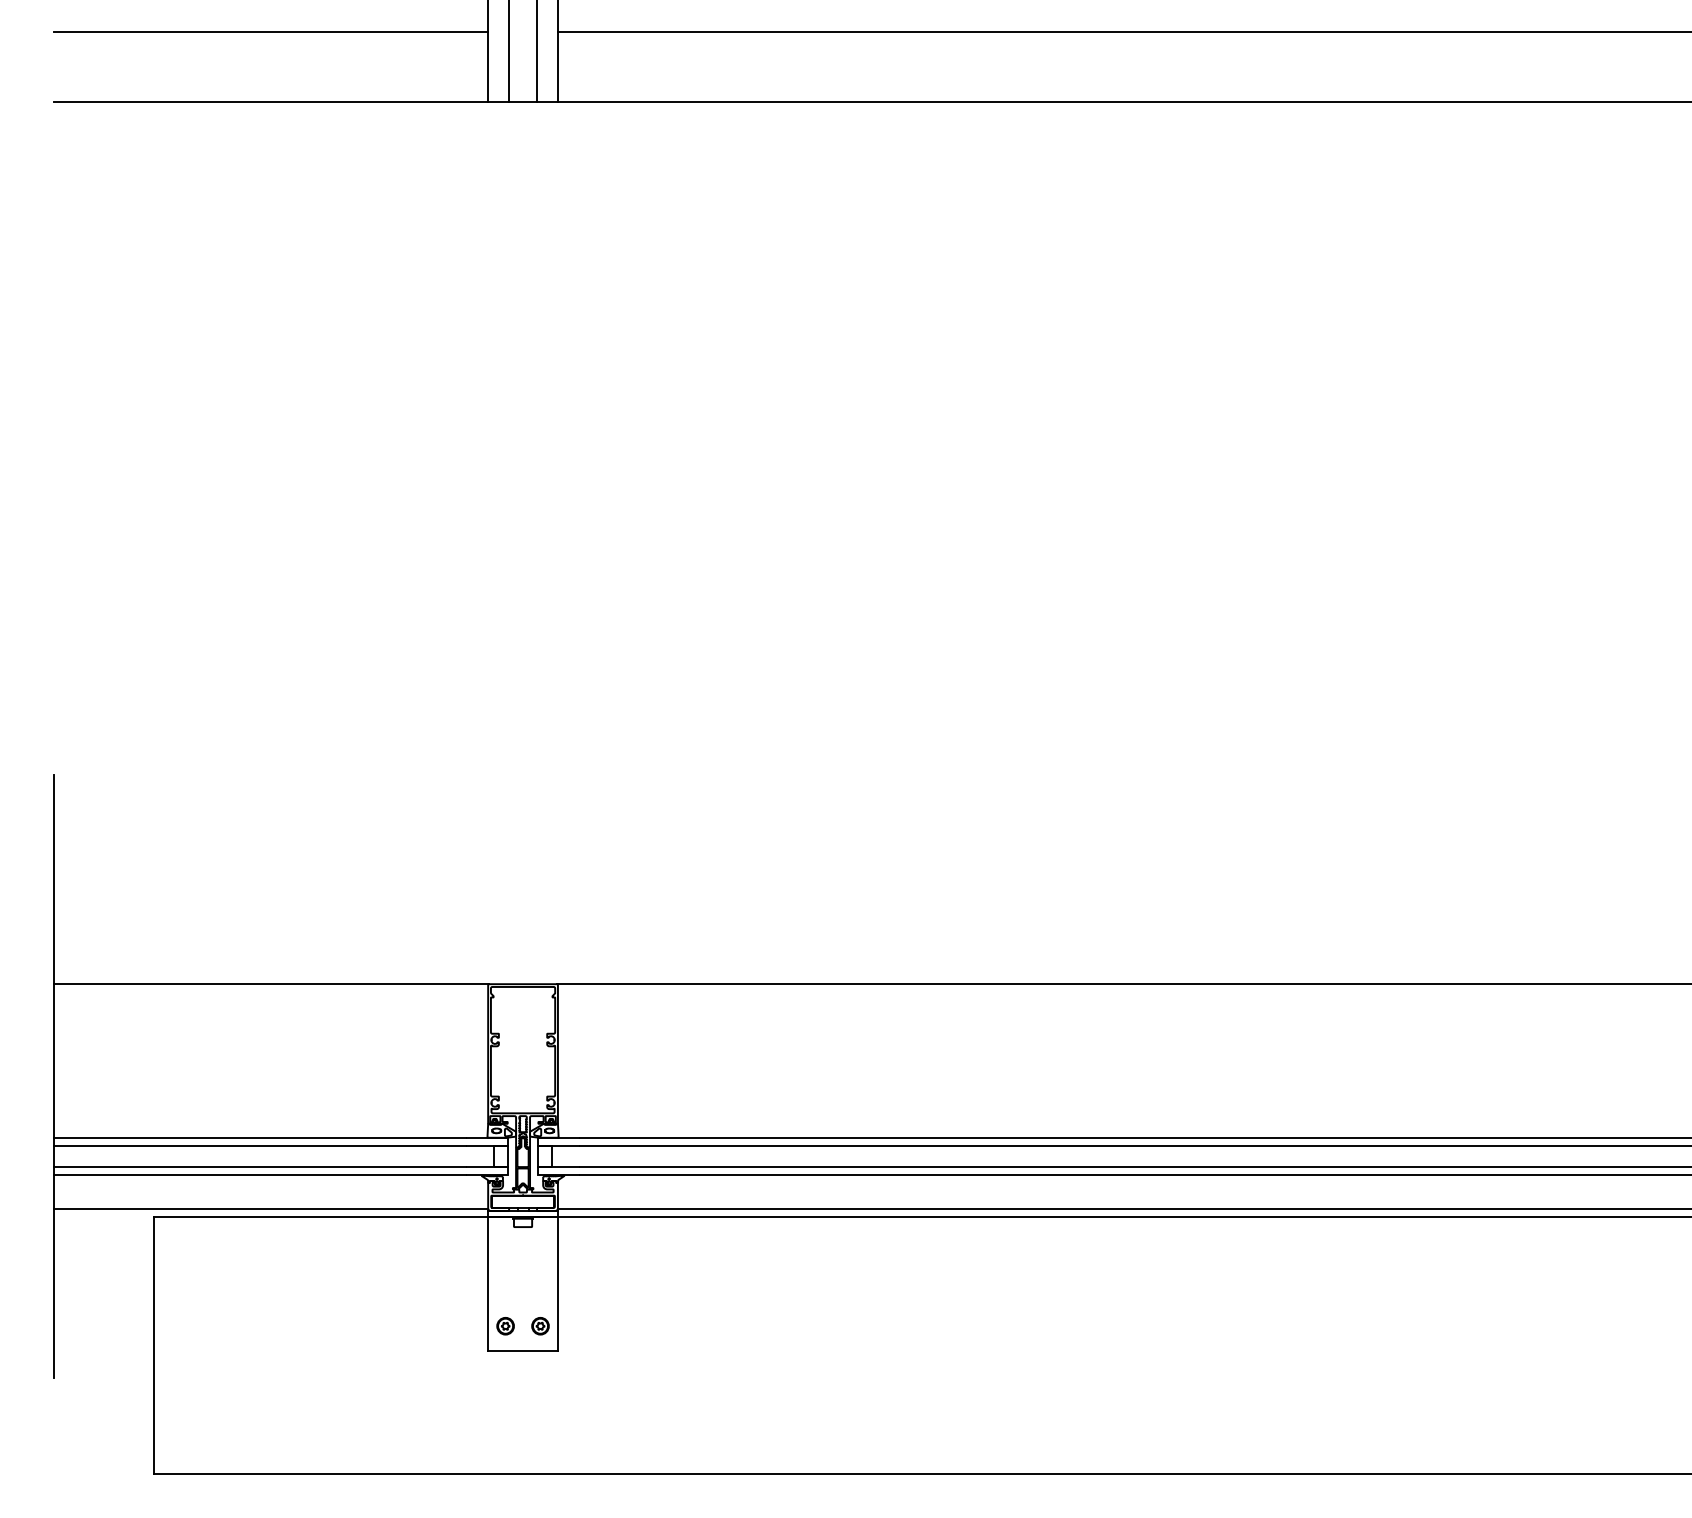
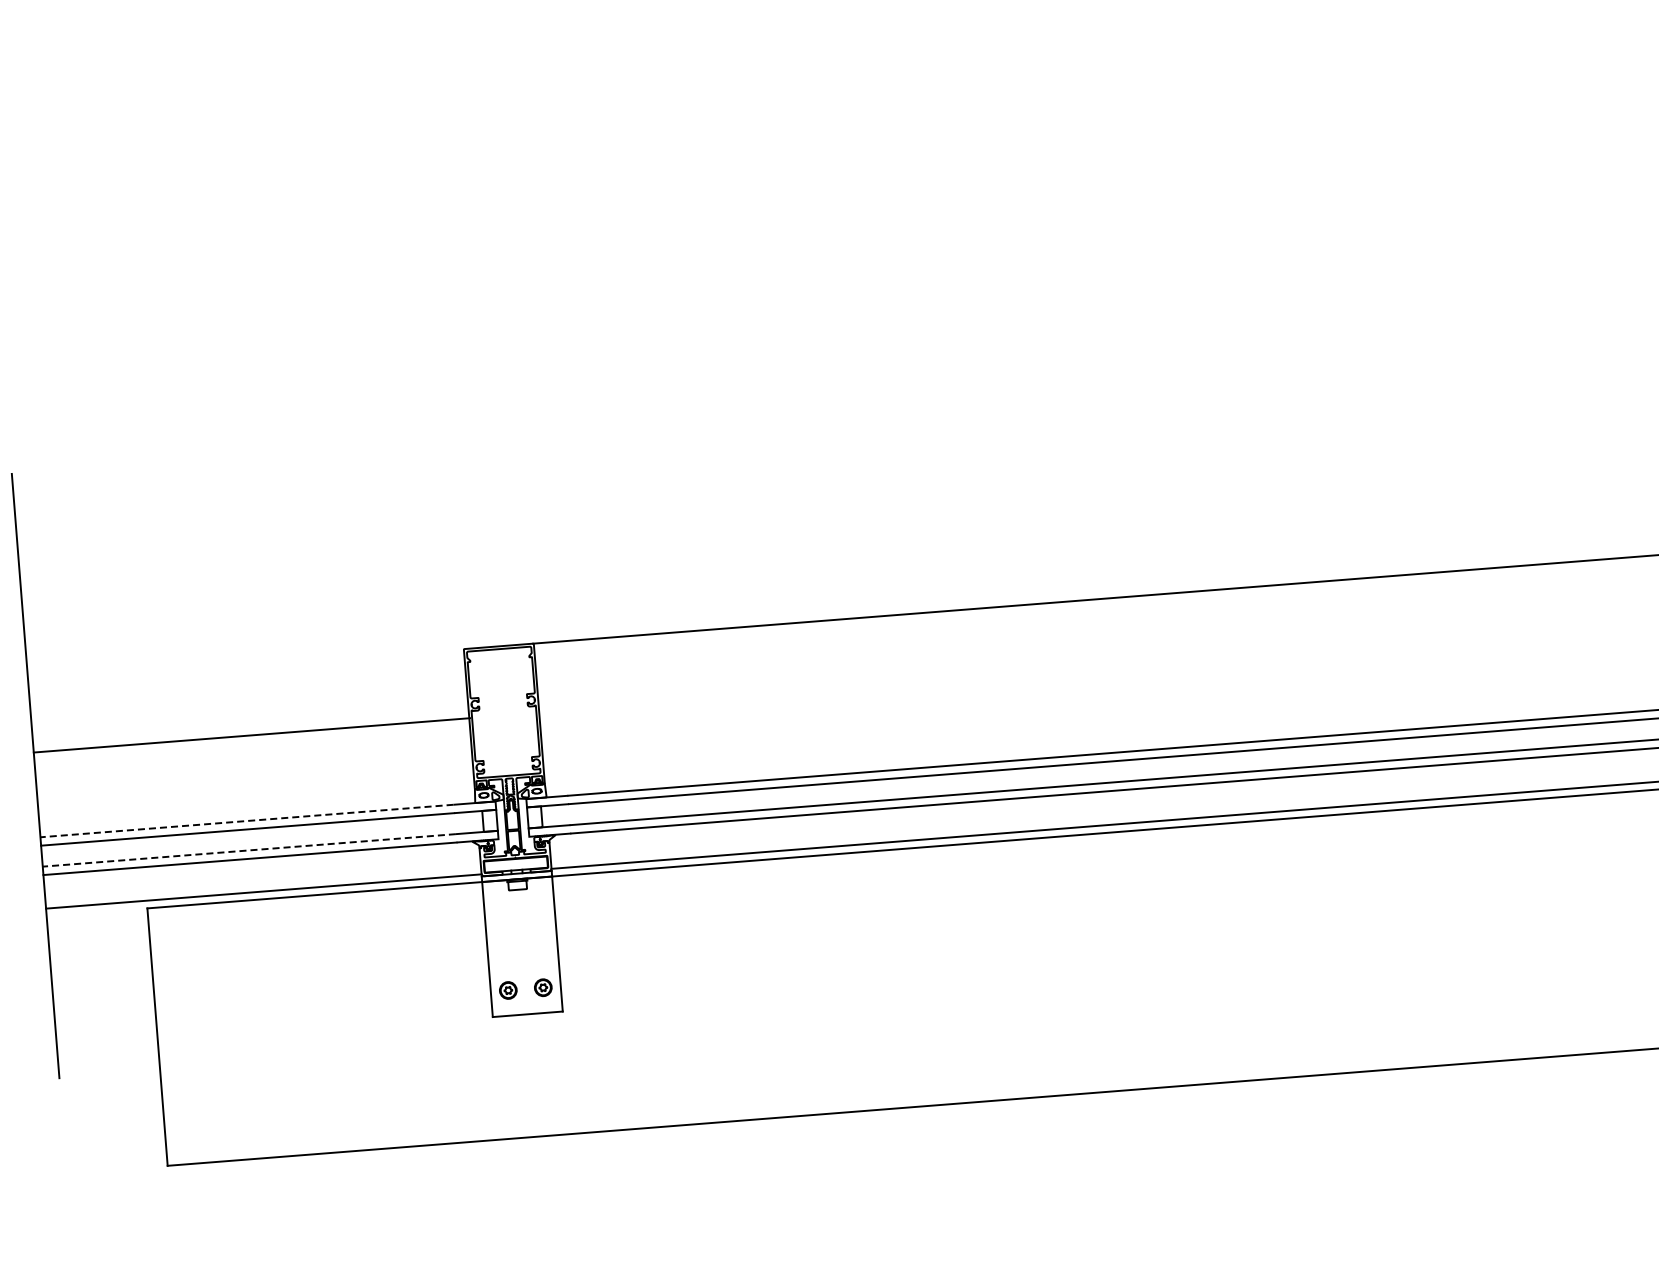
line: (270, 984) -> (251, 735), moved
line: (259, 1137) -> (246, 820), solid -> dashed
line: (259, 1167) -> (249, 850), solid -> dashed

